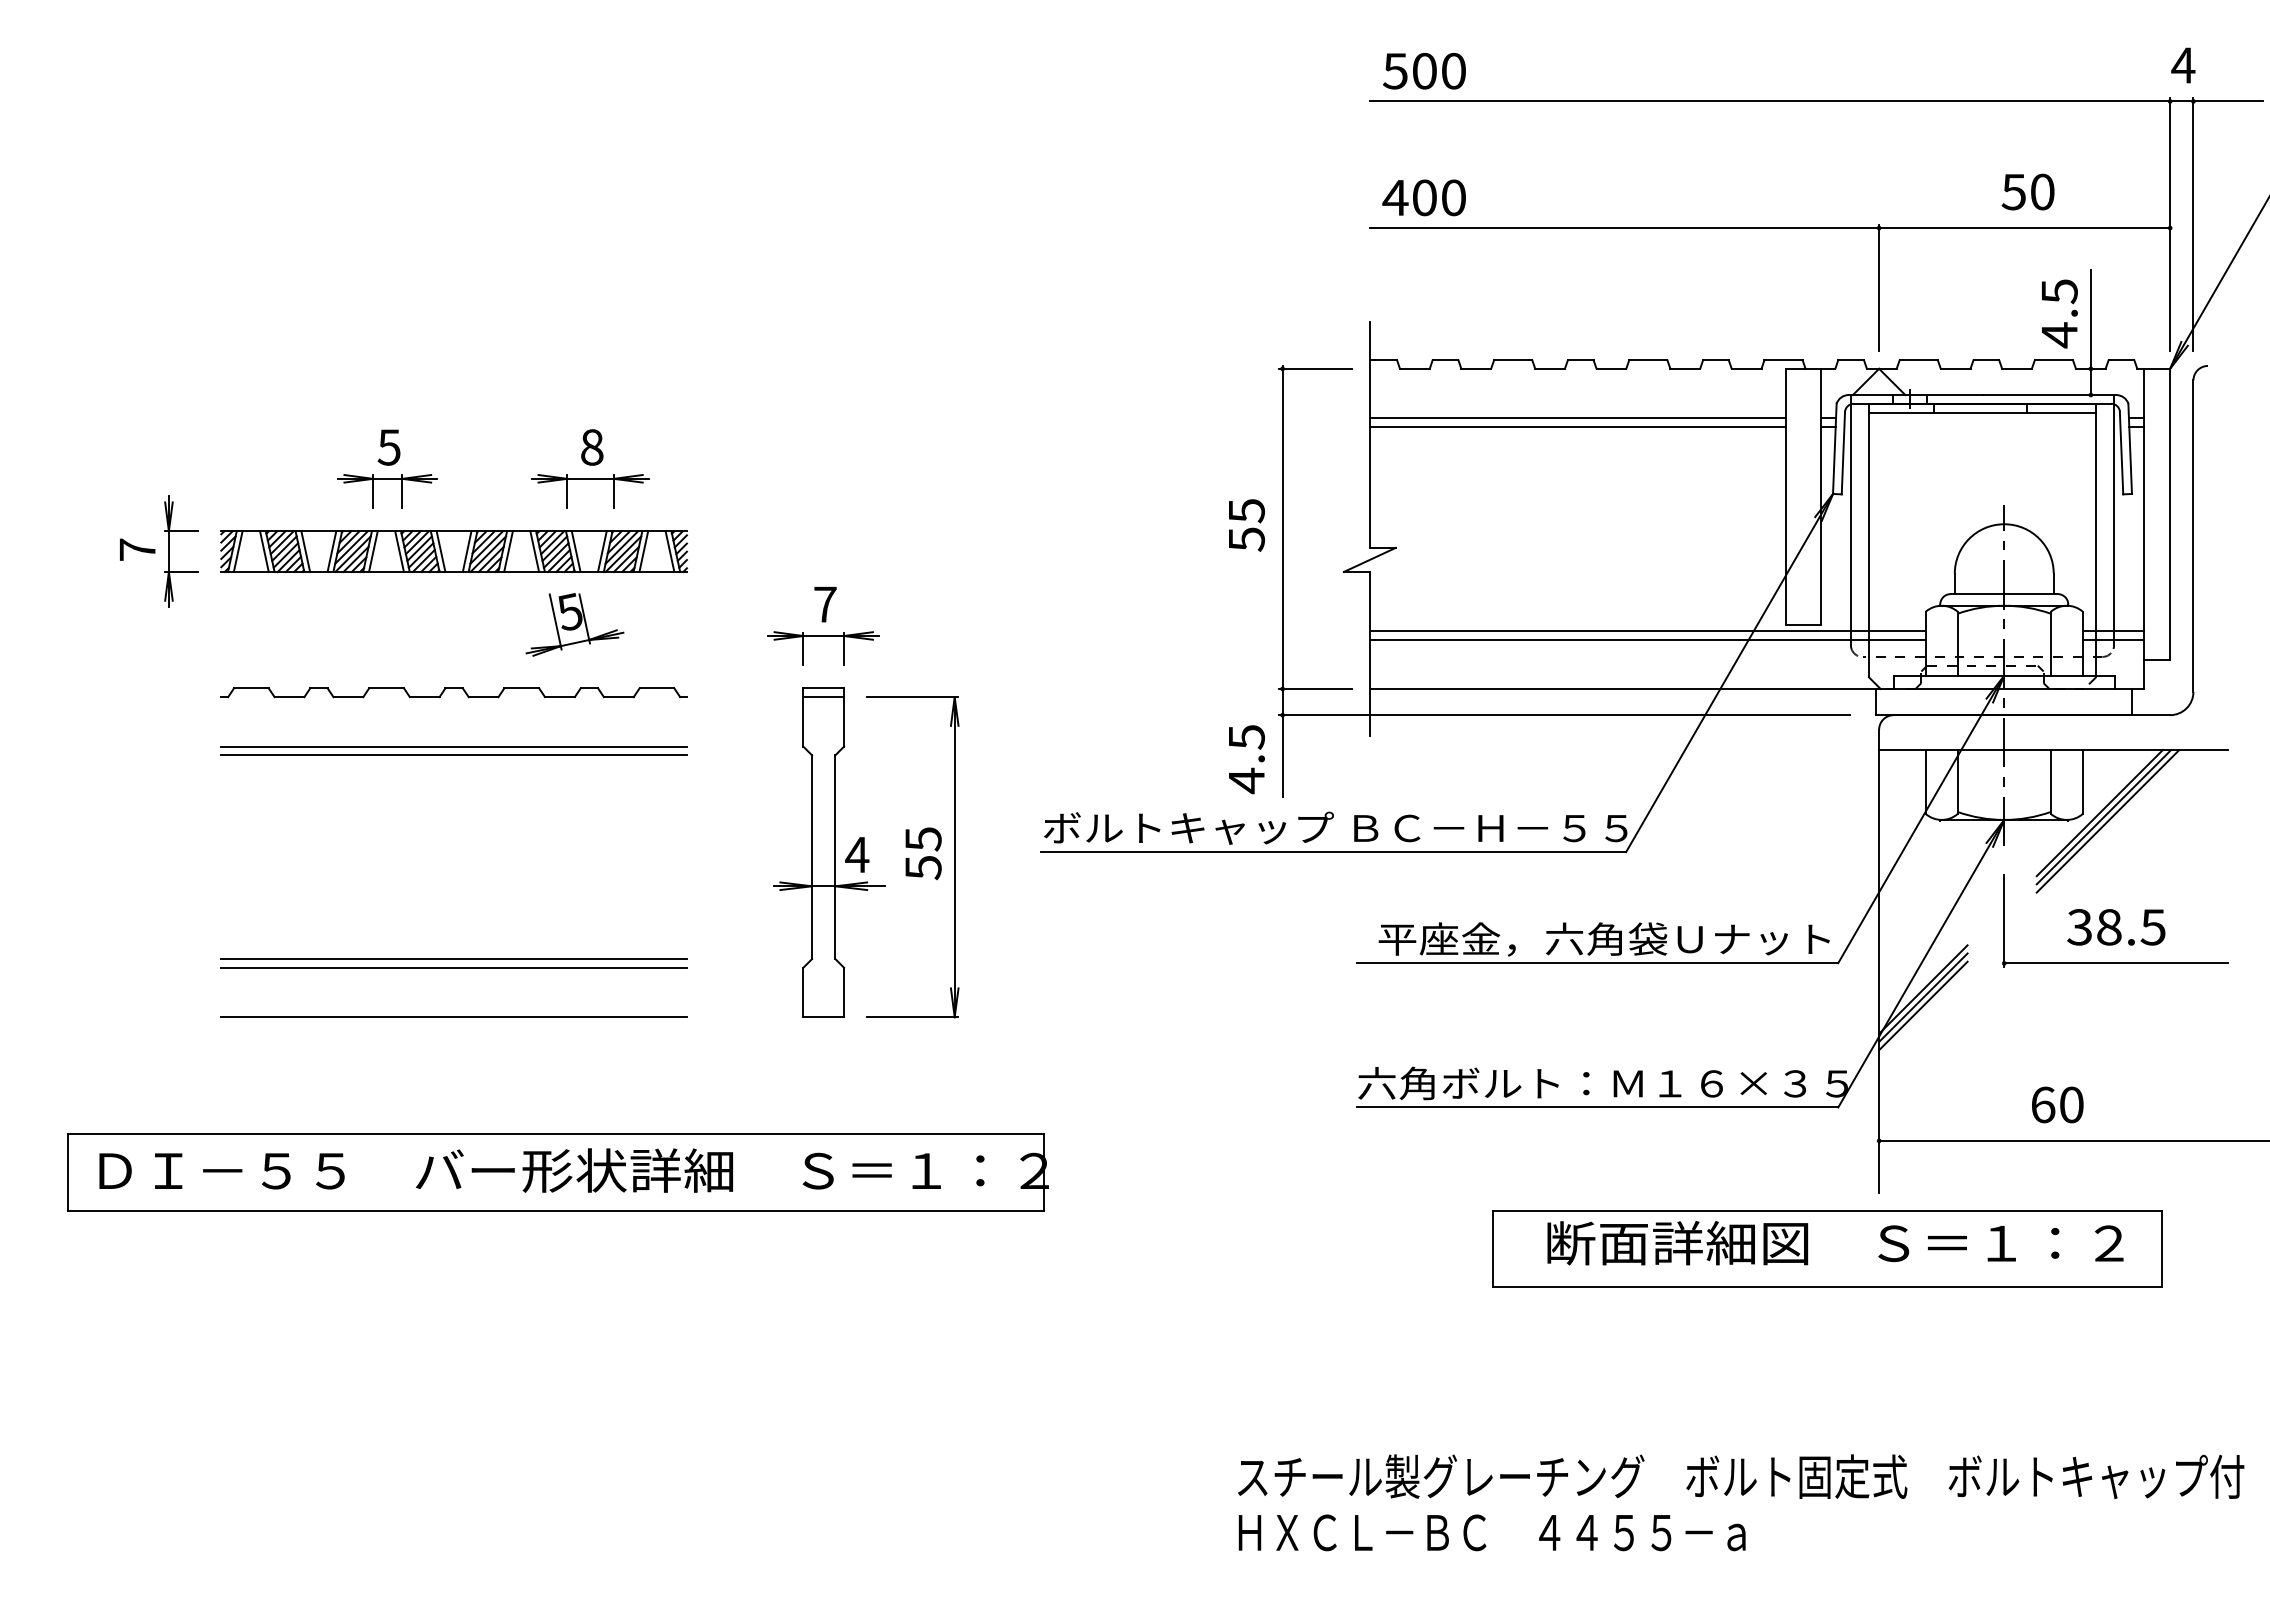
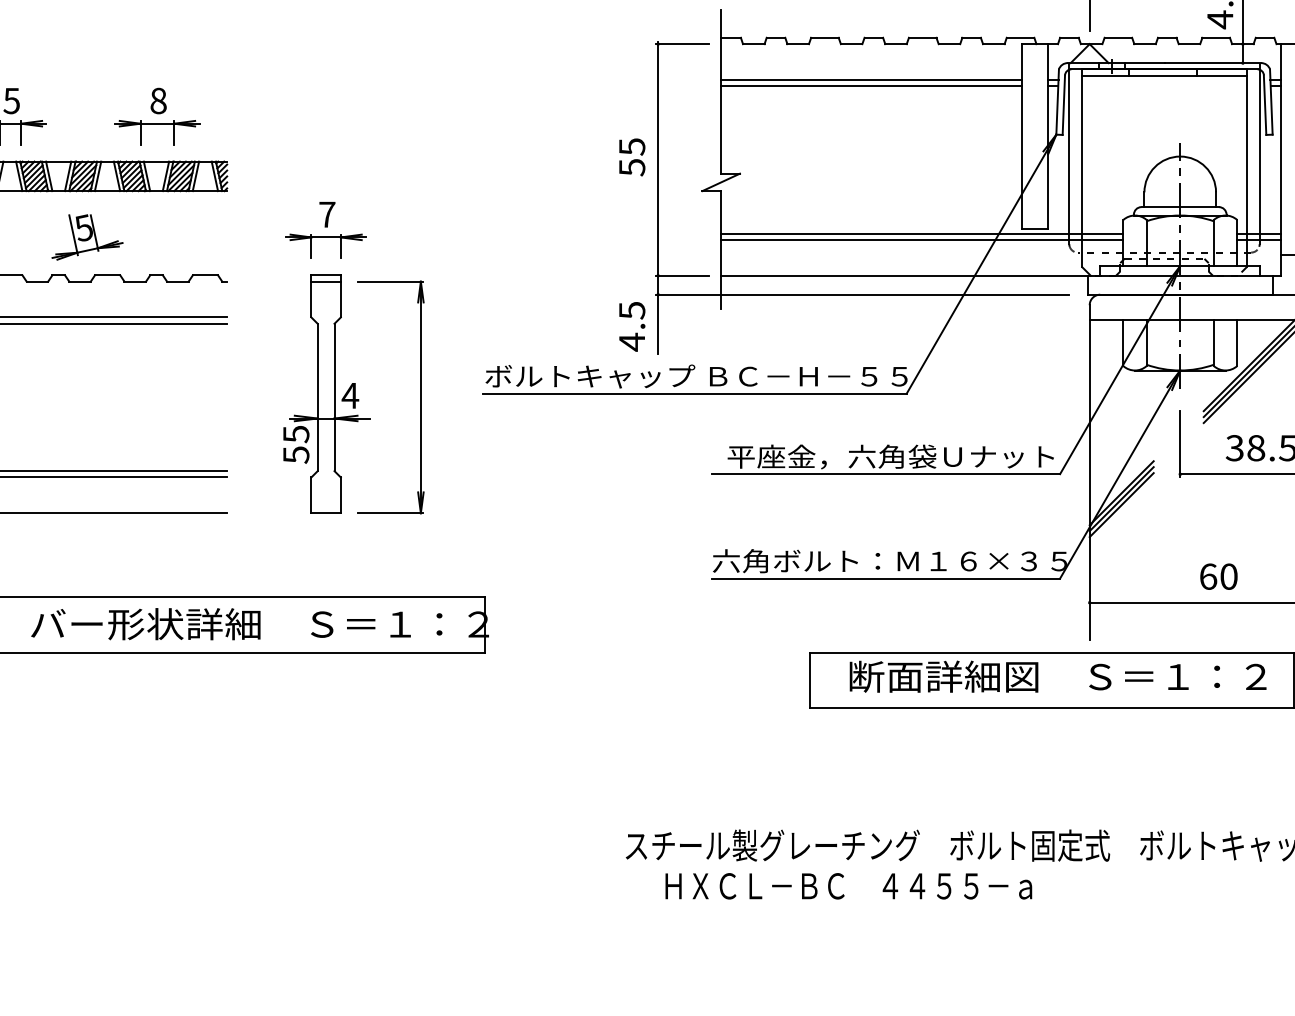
part: (574, 624) -> (87, 237), moved
text: (923, 853) -> (296, 444), moved
text: (1491, 1532) -> (848, 886), moved

